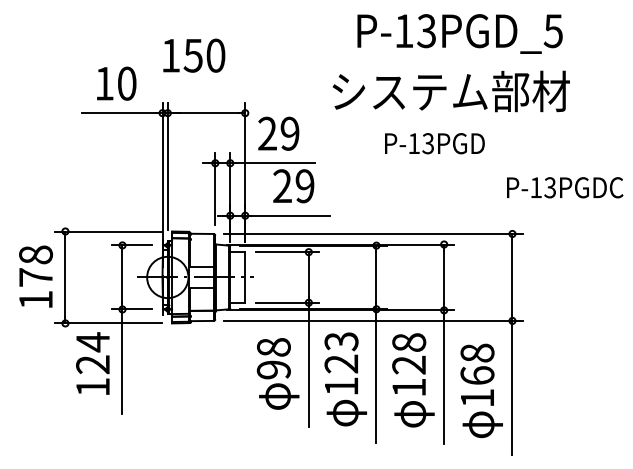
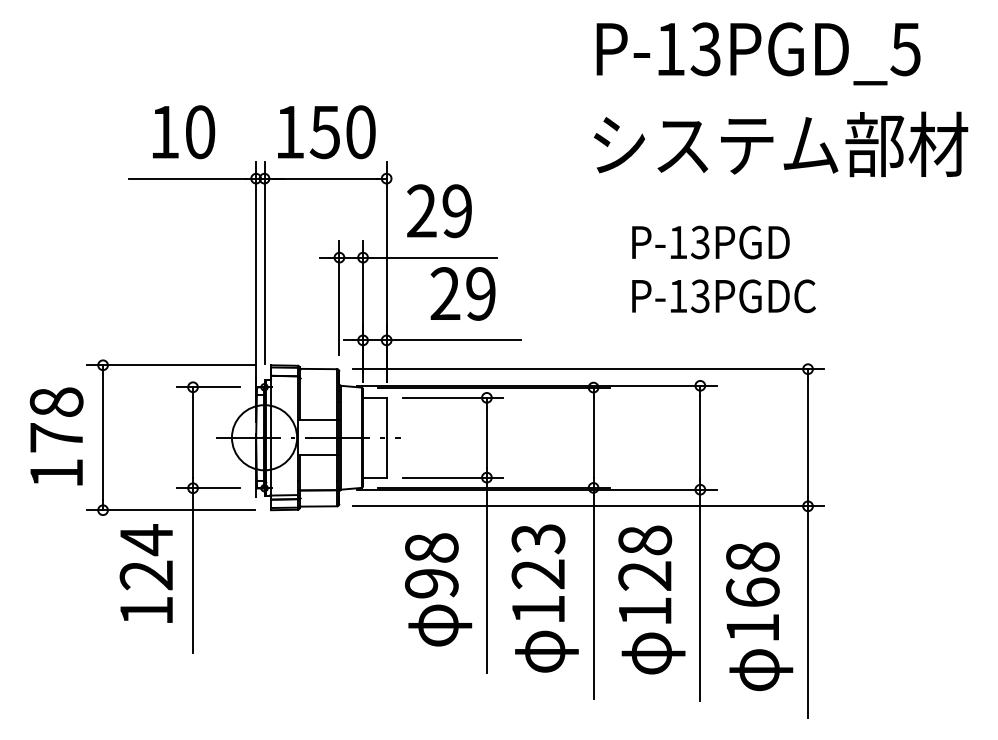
text: (459, 33) -> (757, 53), moved
text: (194, 55) -> (327, 131), moved
text: (450, 91) -> (779, 144), moved
text: (434, 143) -> (710, 242), moved
text: (565, 187) -> (724, 295), moved

